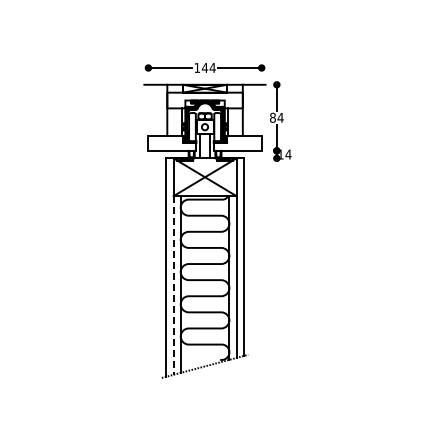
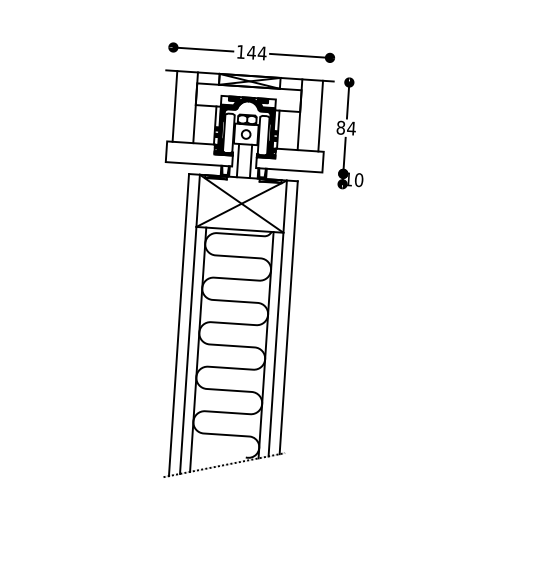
line: (152, 109) -> (175, 105), added
line: (257, 109) -> (320, 114), added
text: (288, 154) -> (359, 179), 14 -> 10
line: (173, 285) -> (188, 350), dashed -> solid

